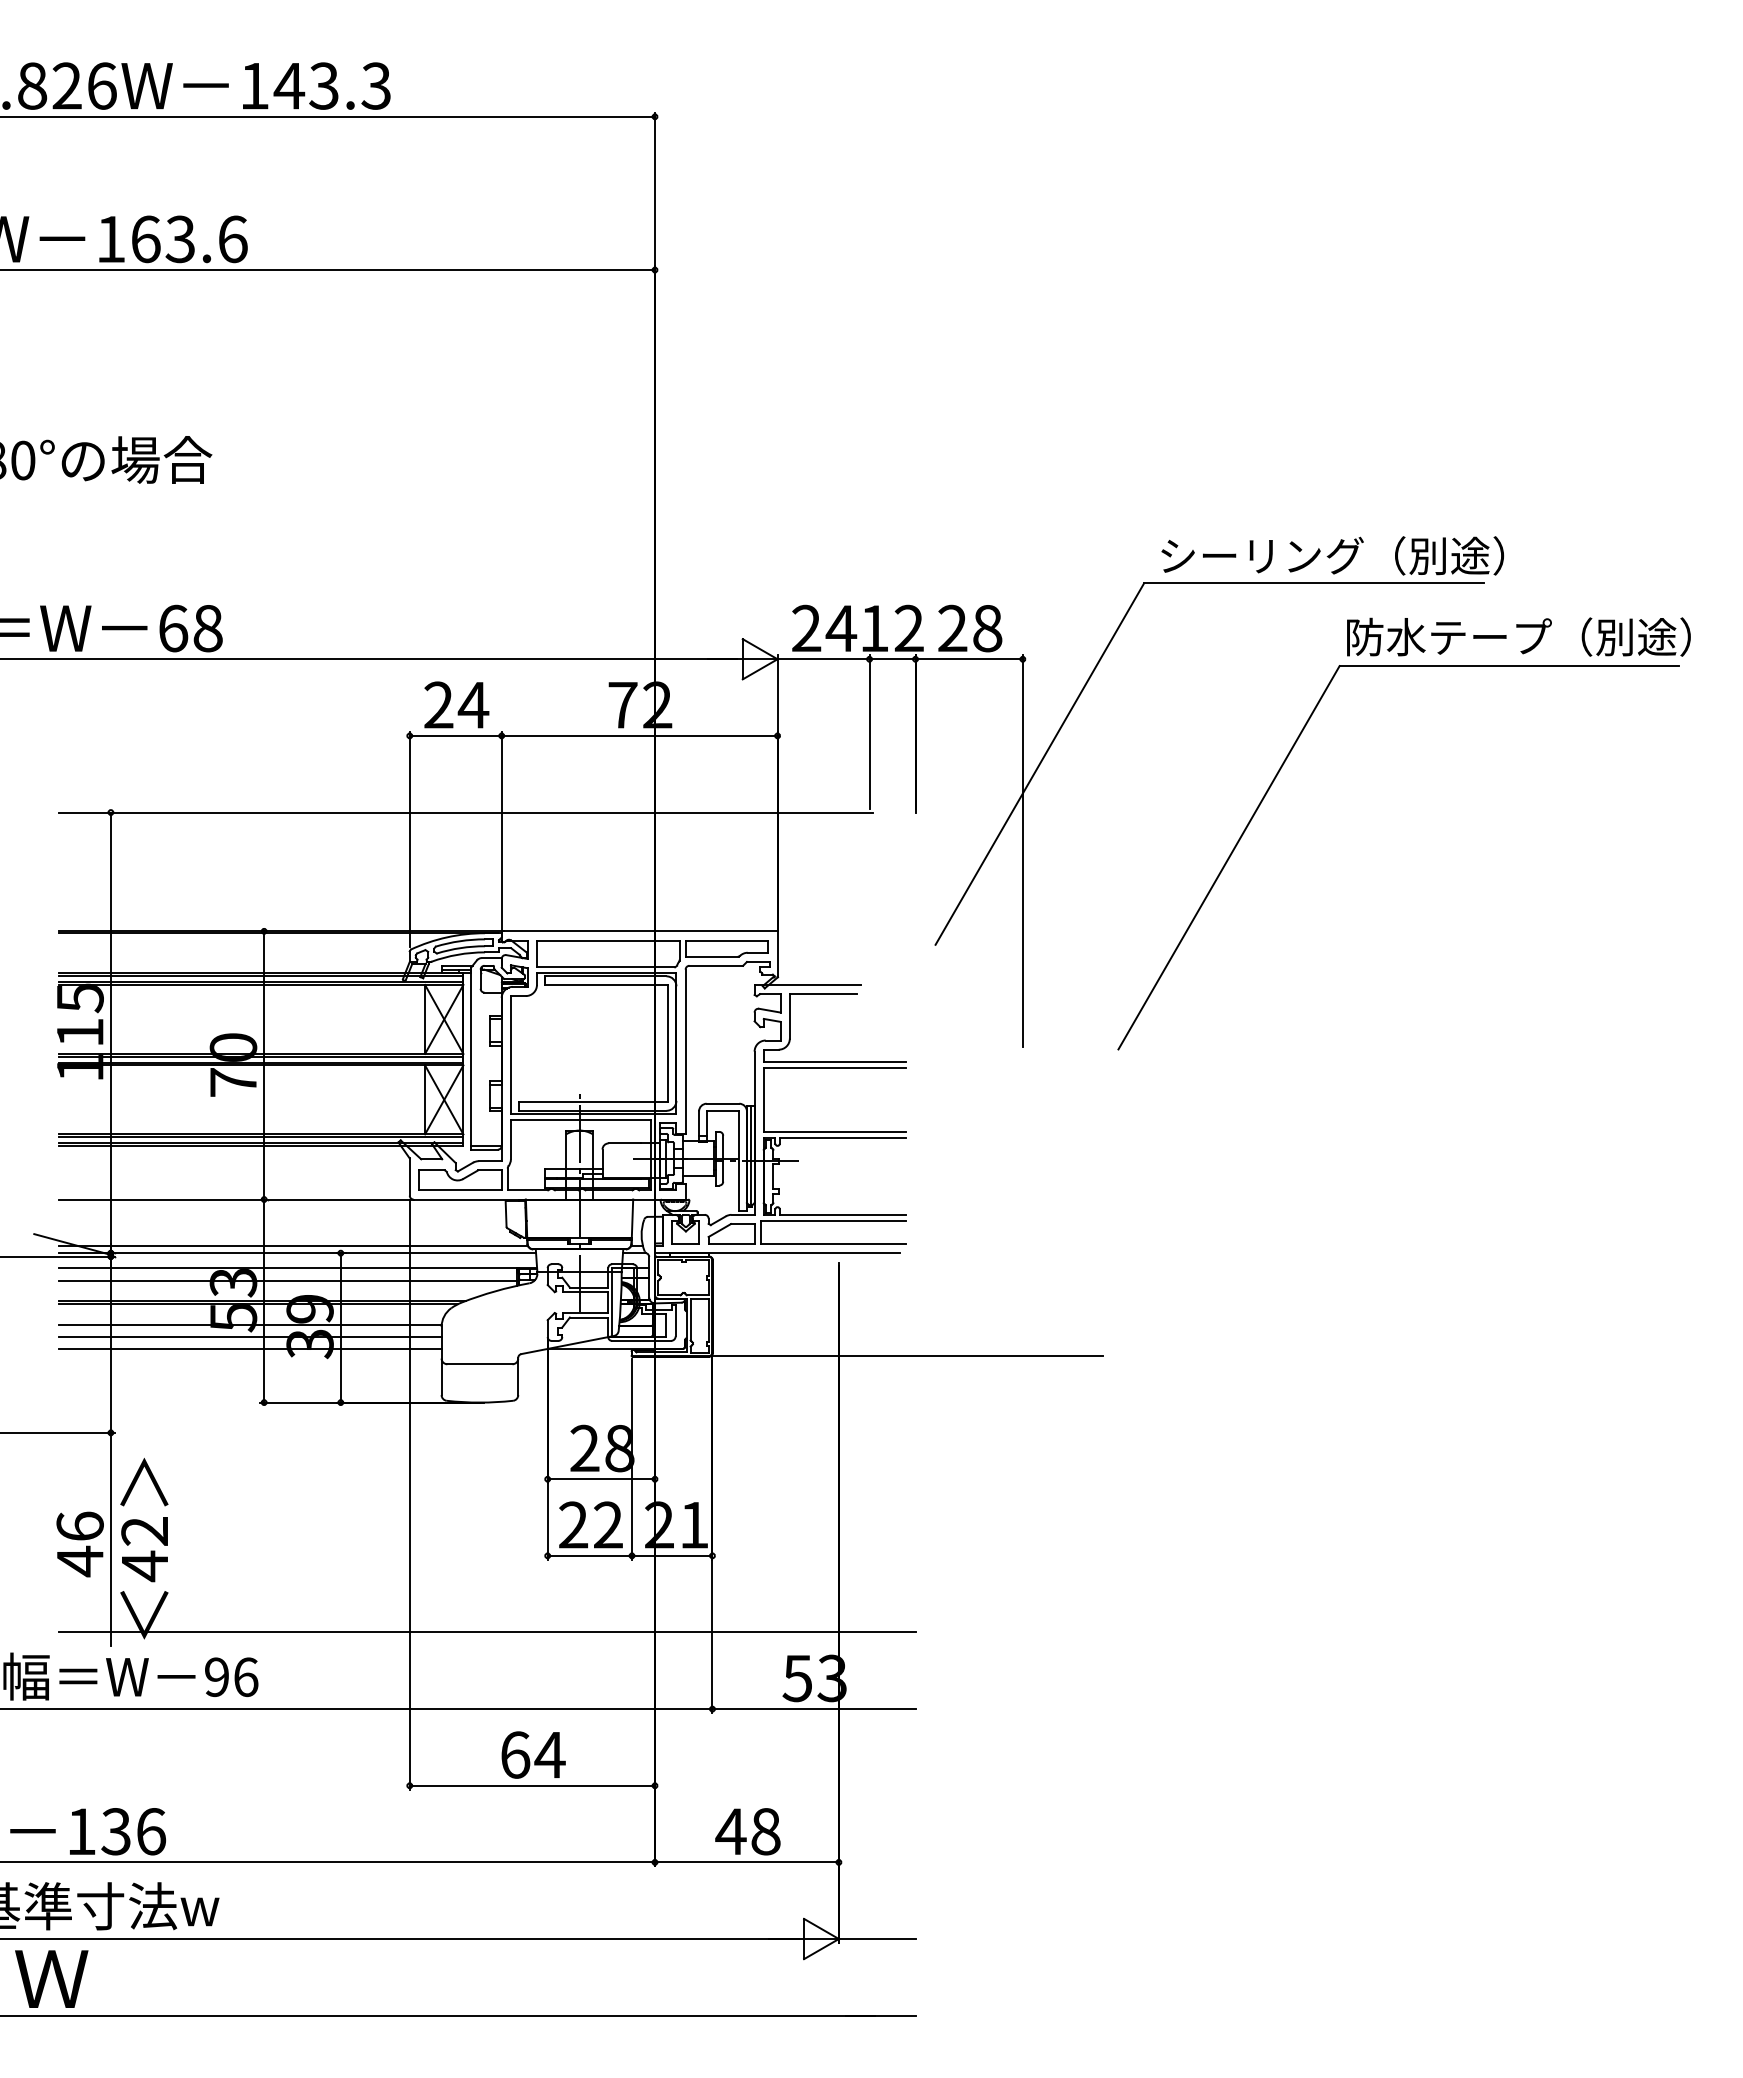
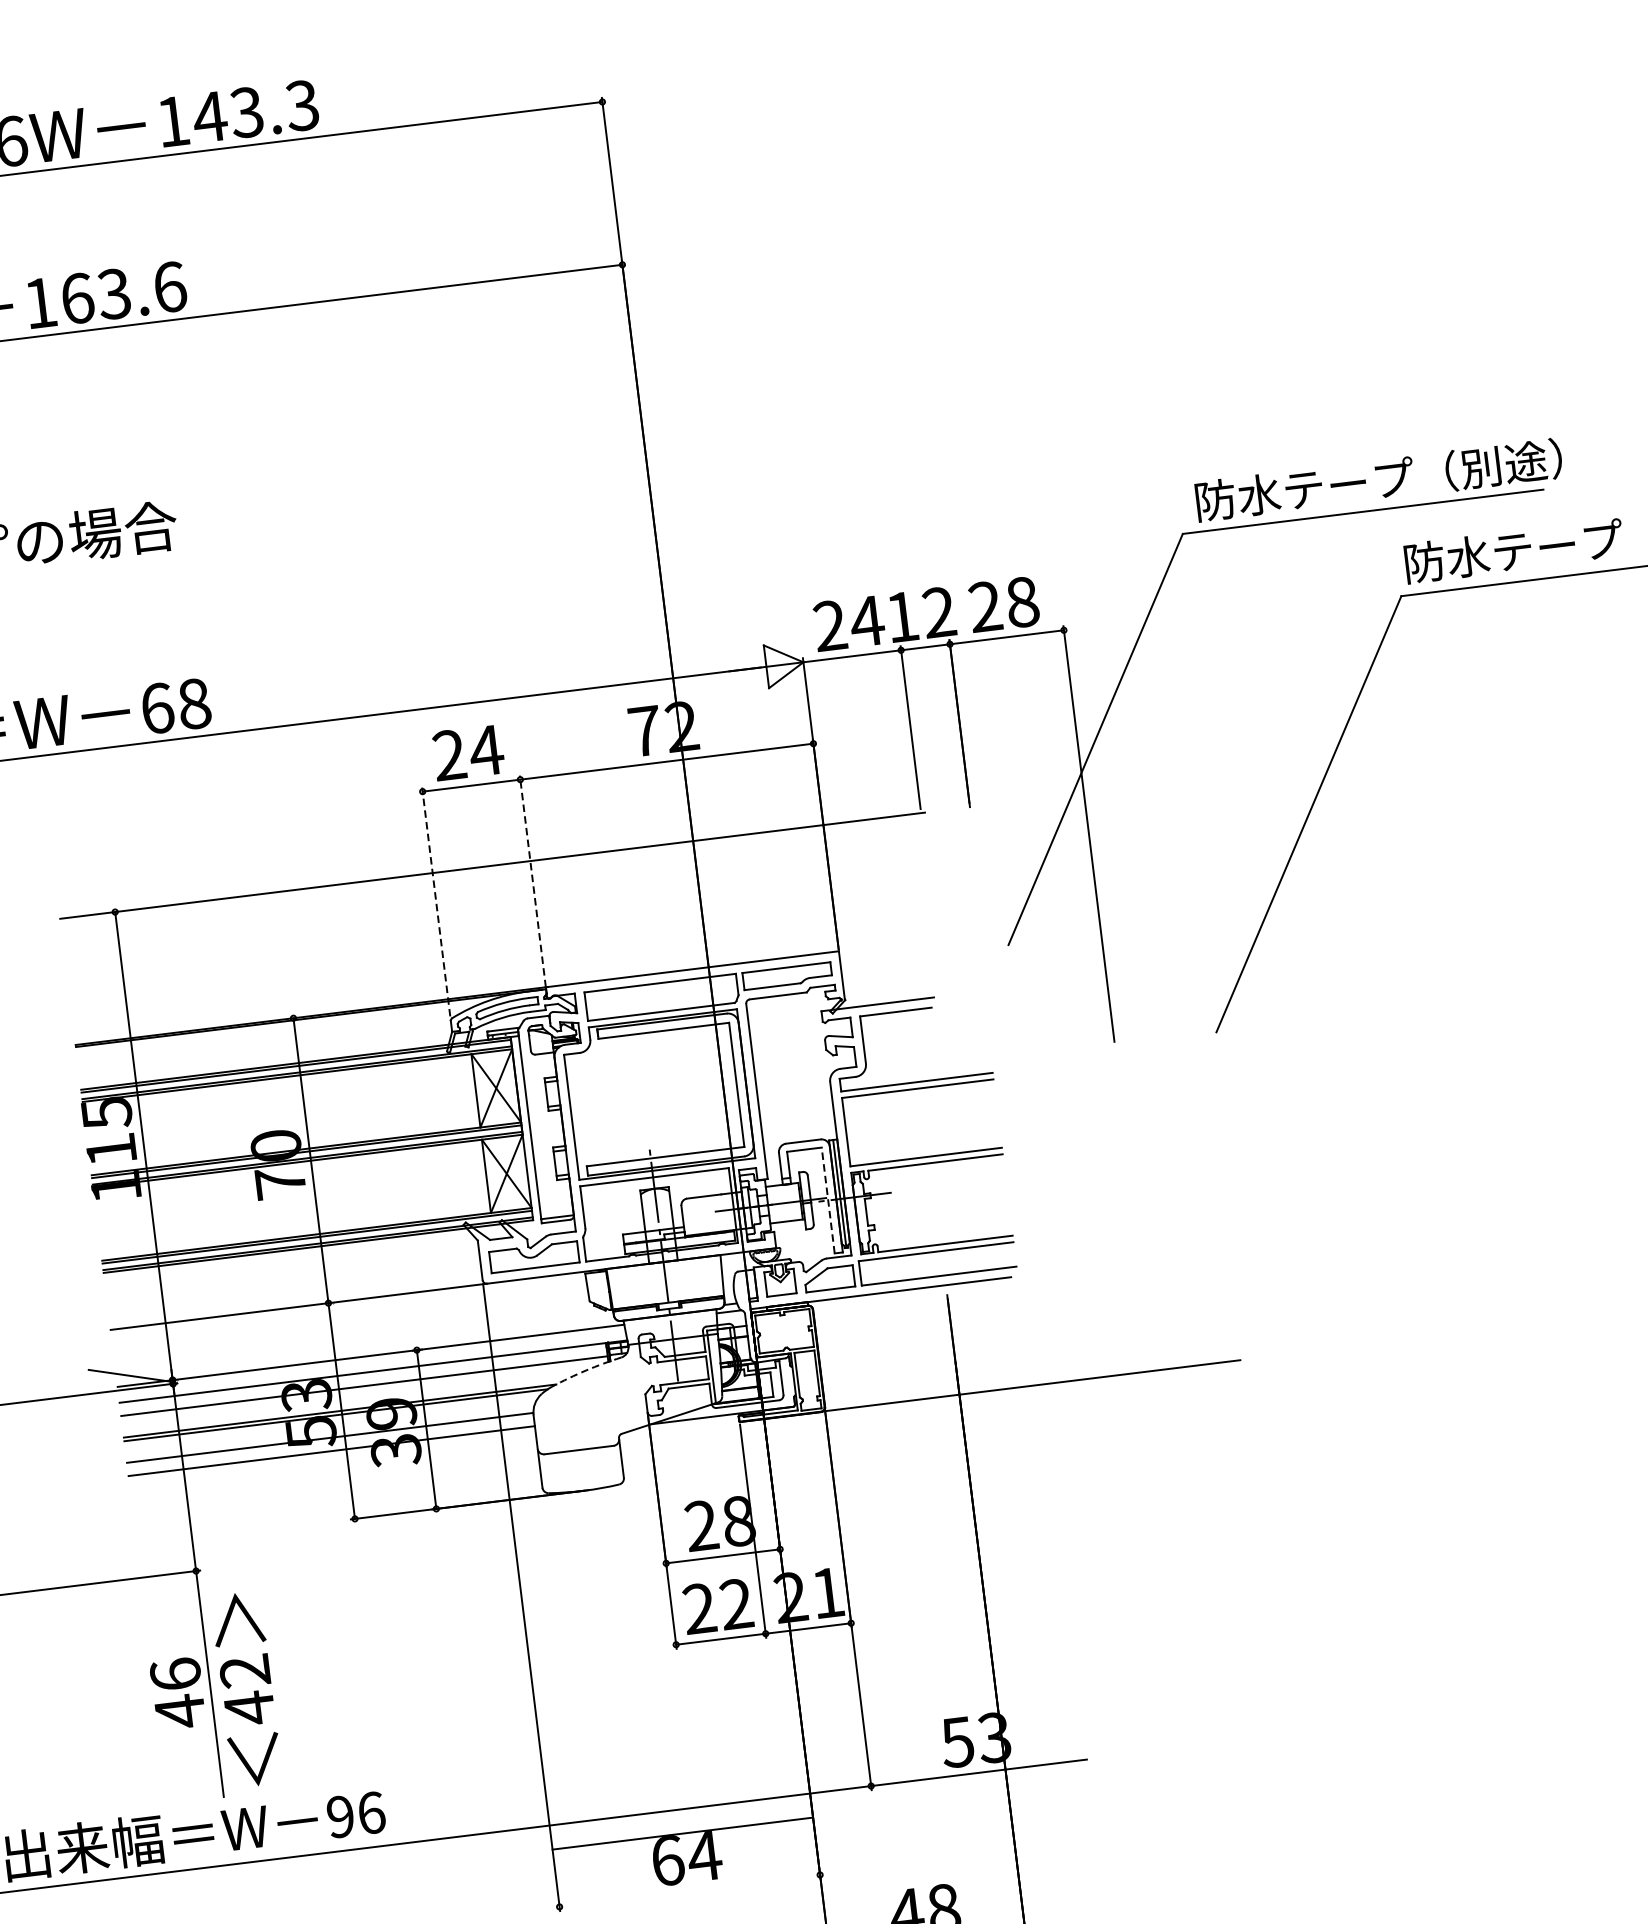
text: (1262, 555) -> (1305, 488), シーリング（別途） -> 防水テープ（別途）
line: (501, 831) -> (532, 881), solid -> dashed
line: (409, 839) -> (435, 901), solid -> dashed
line: (739, 1161) -> (828, 1200), solid -> dashed
line: (293, 1246) -> (365, 1349), removed
arc: (495, 1291) -> (586, 1370), solid -> dashed
line: (250, 1348) -> (333, 1463), removed
line: (487, 1632) -> (622, 1734), removed
line: (531, 1785) -> (681, 1833), moved

